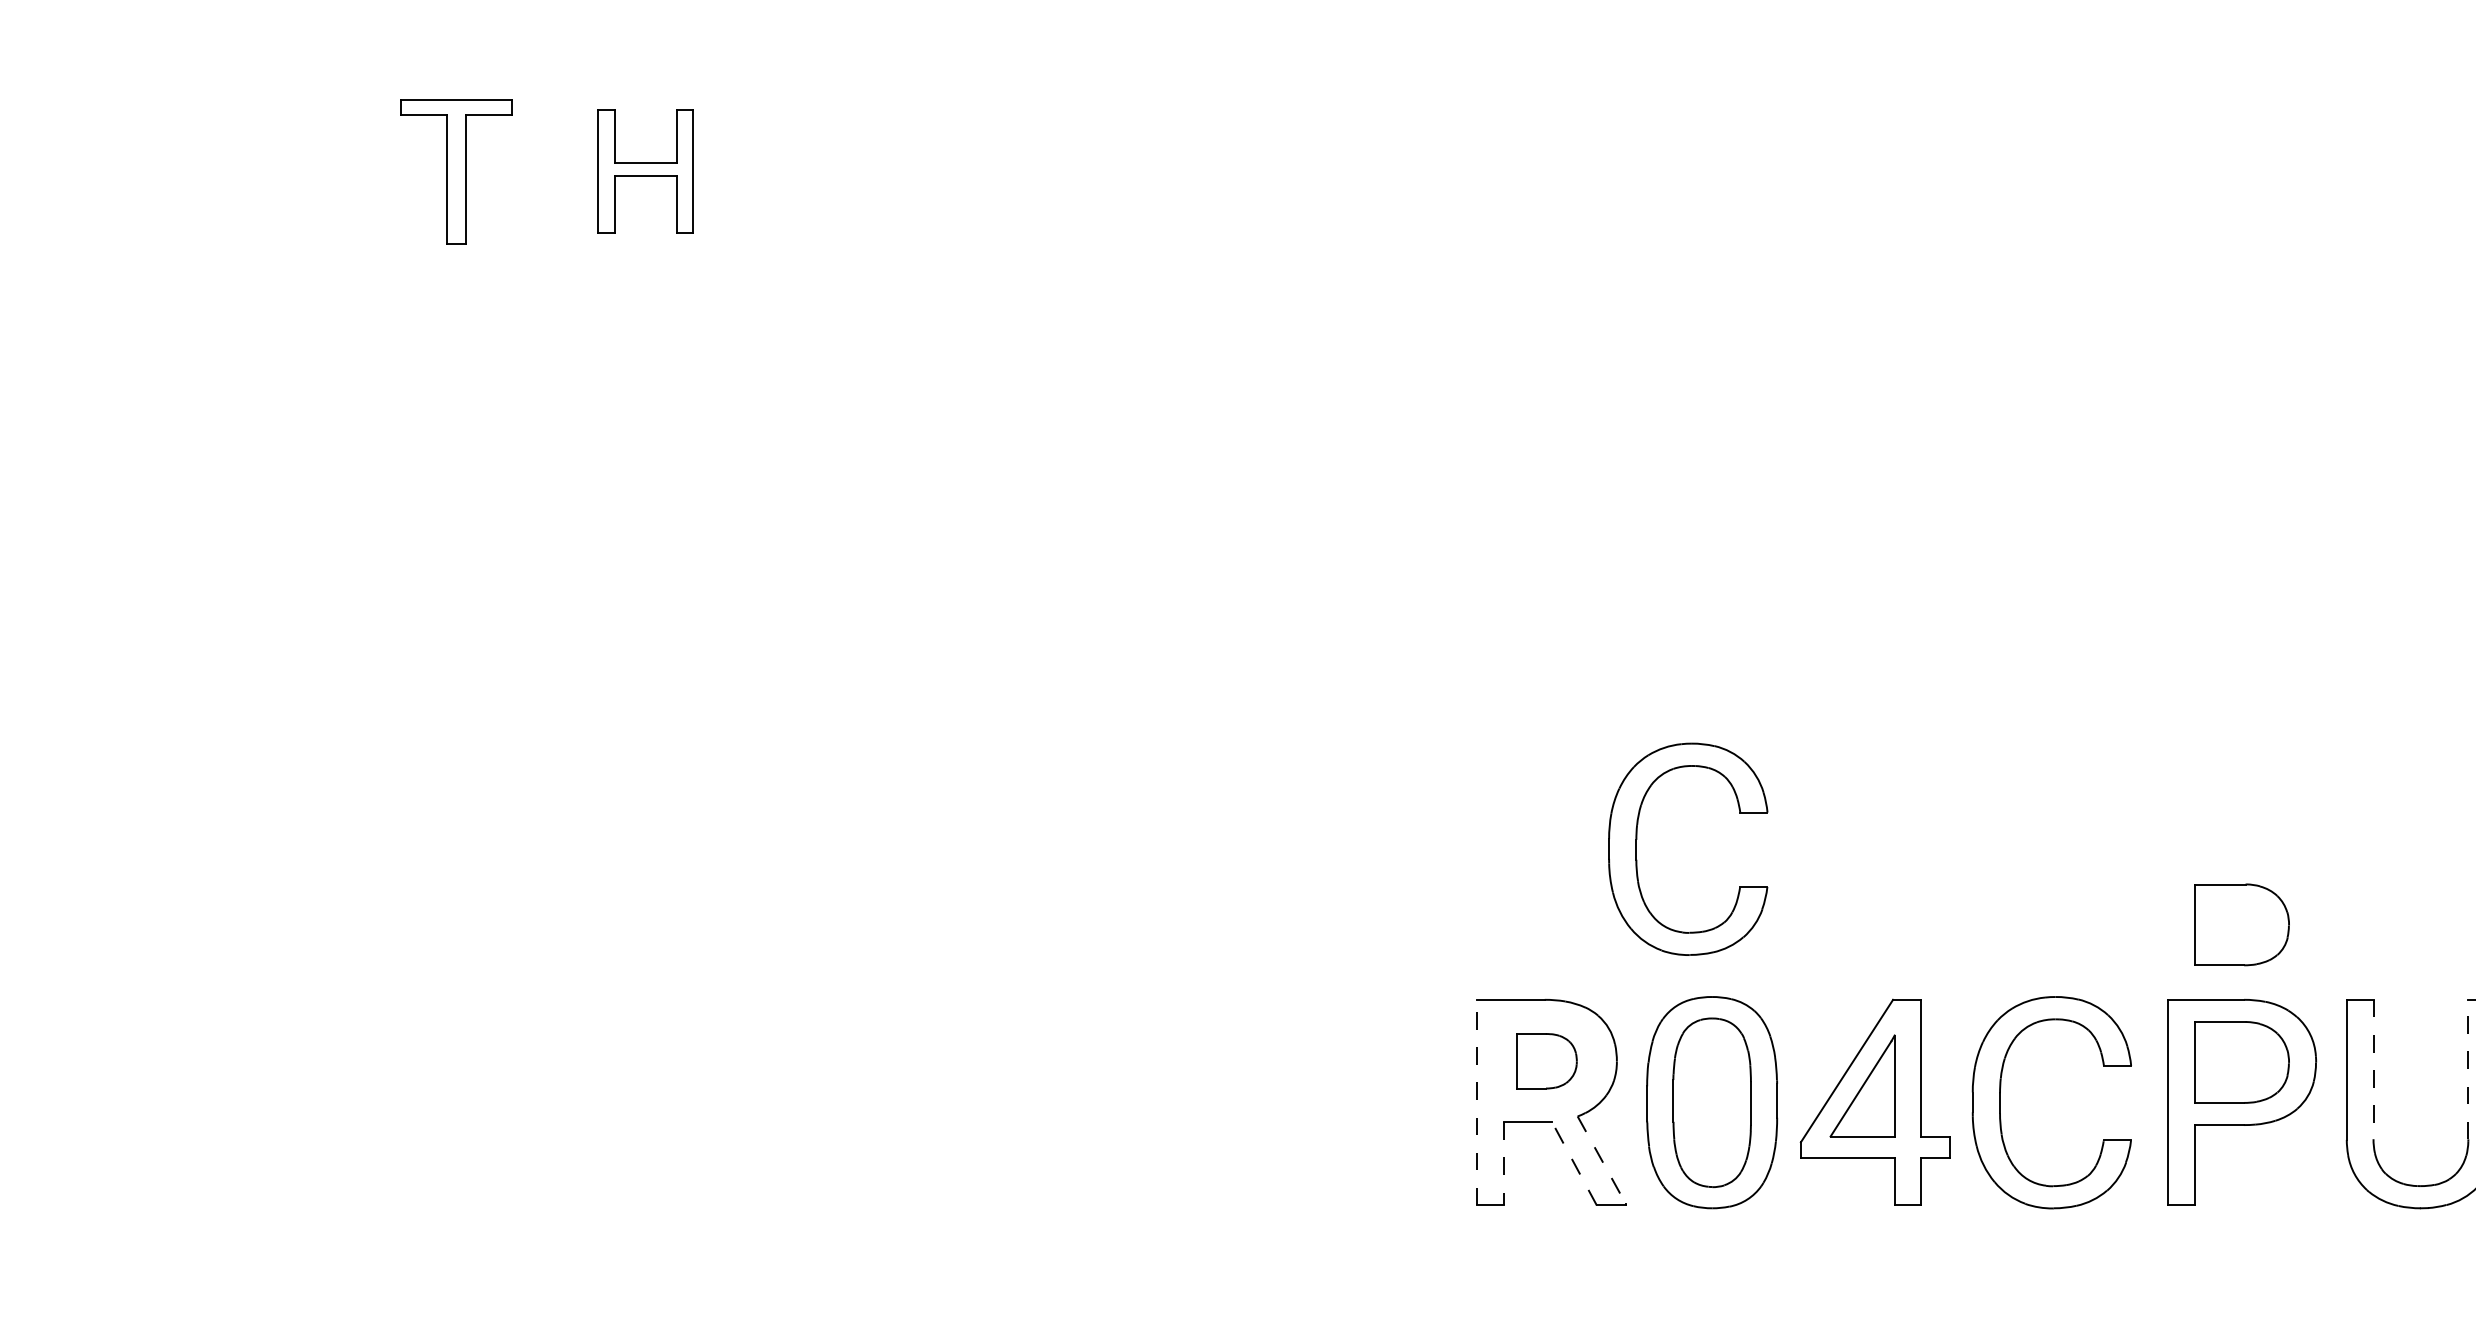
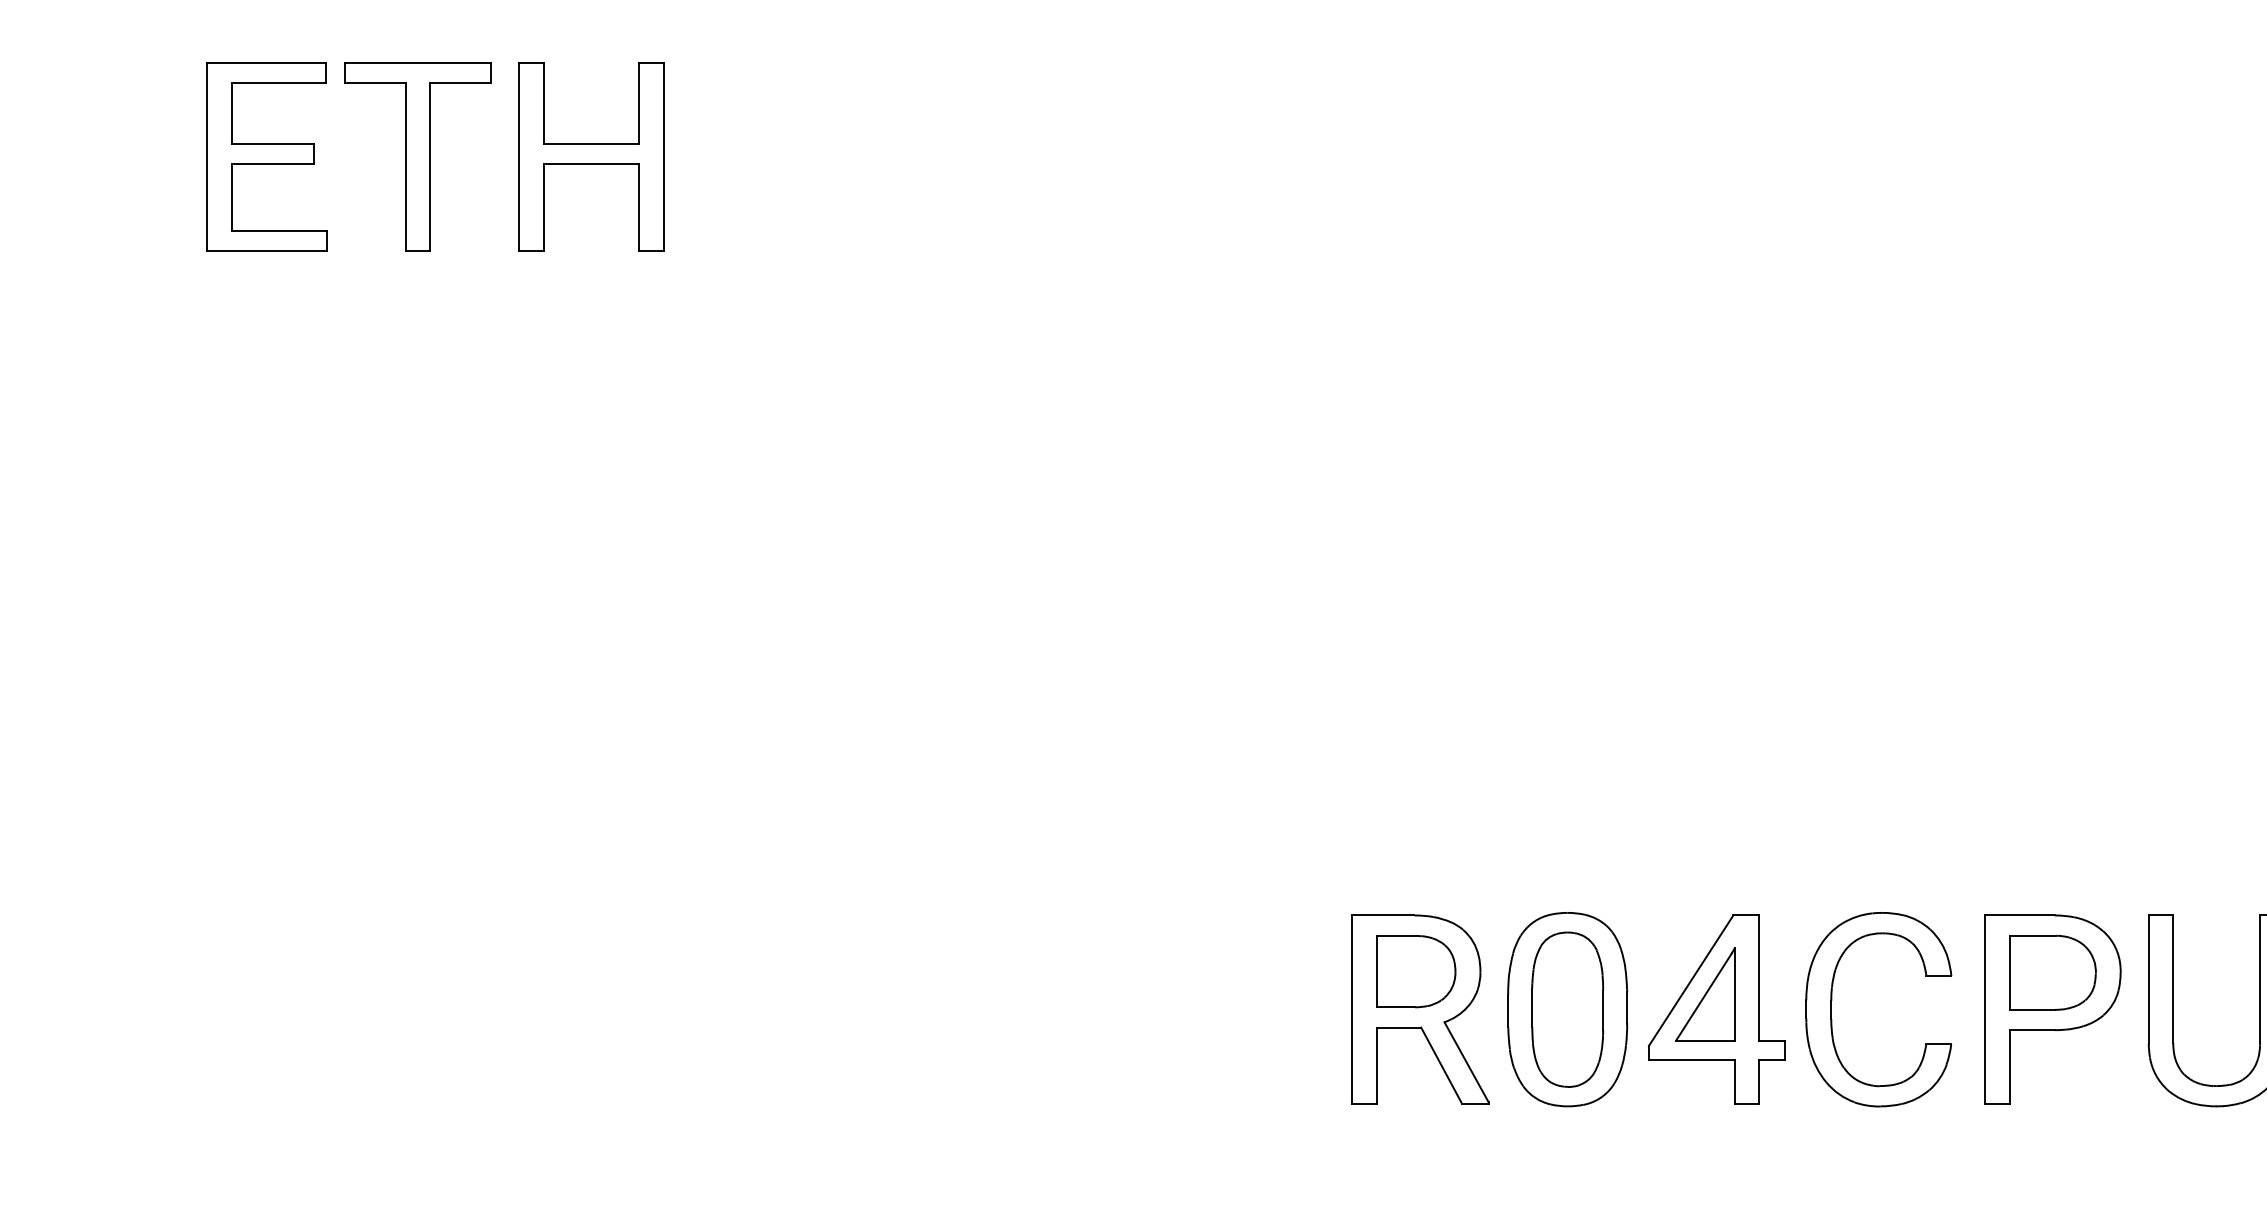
part: (291, 170) -> (266, 156), added
part: (456, 170) -> (417, 156), size x1.43
part: (646, 170) -> (591, 156), size x1.67
part: (1637, 839) -> (1499, 768), removed
part: (2241, 924) -> (2052, 846), removed
part: (1547, 1061) -> (1416, 971), size x1.43
line: (2373, 1069) -> (2173, 979), dashed -> solid
line: (2468, 1069) -> (2260, 979), dashed -> solid
line: (1476, 1102) -> (1351, 1009), dashed -> solid
line: (1601, 1160) -> (1466, 1062), dashed -> solid
line: (1574, 1163) -> (1441, 1065), dashed -> solid
line: (1503, 1164) -> (1376, 1066), dashed -> solid

